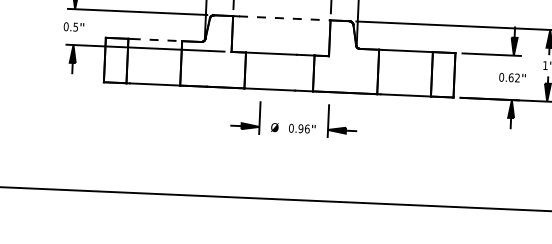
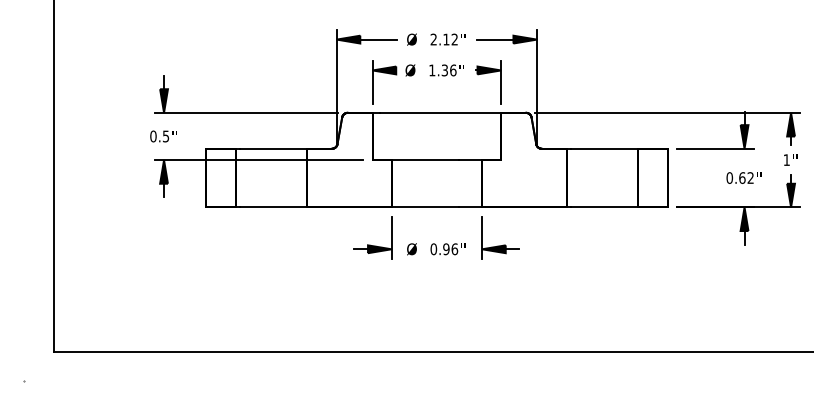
line: (285, 18) -> (441, 112), dashed -> solid
line: (157, 39) -> (274, 148), dashed -> solid
part: (292, 124) -> (435, 243), moved

